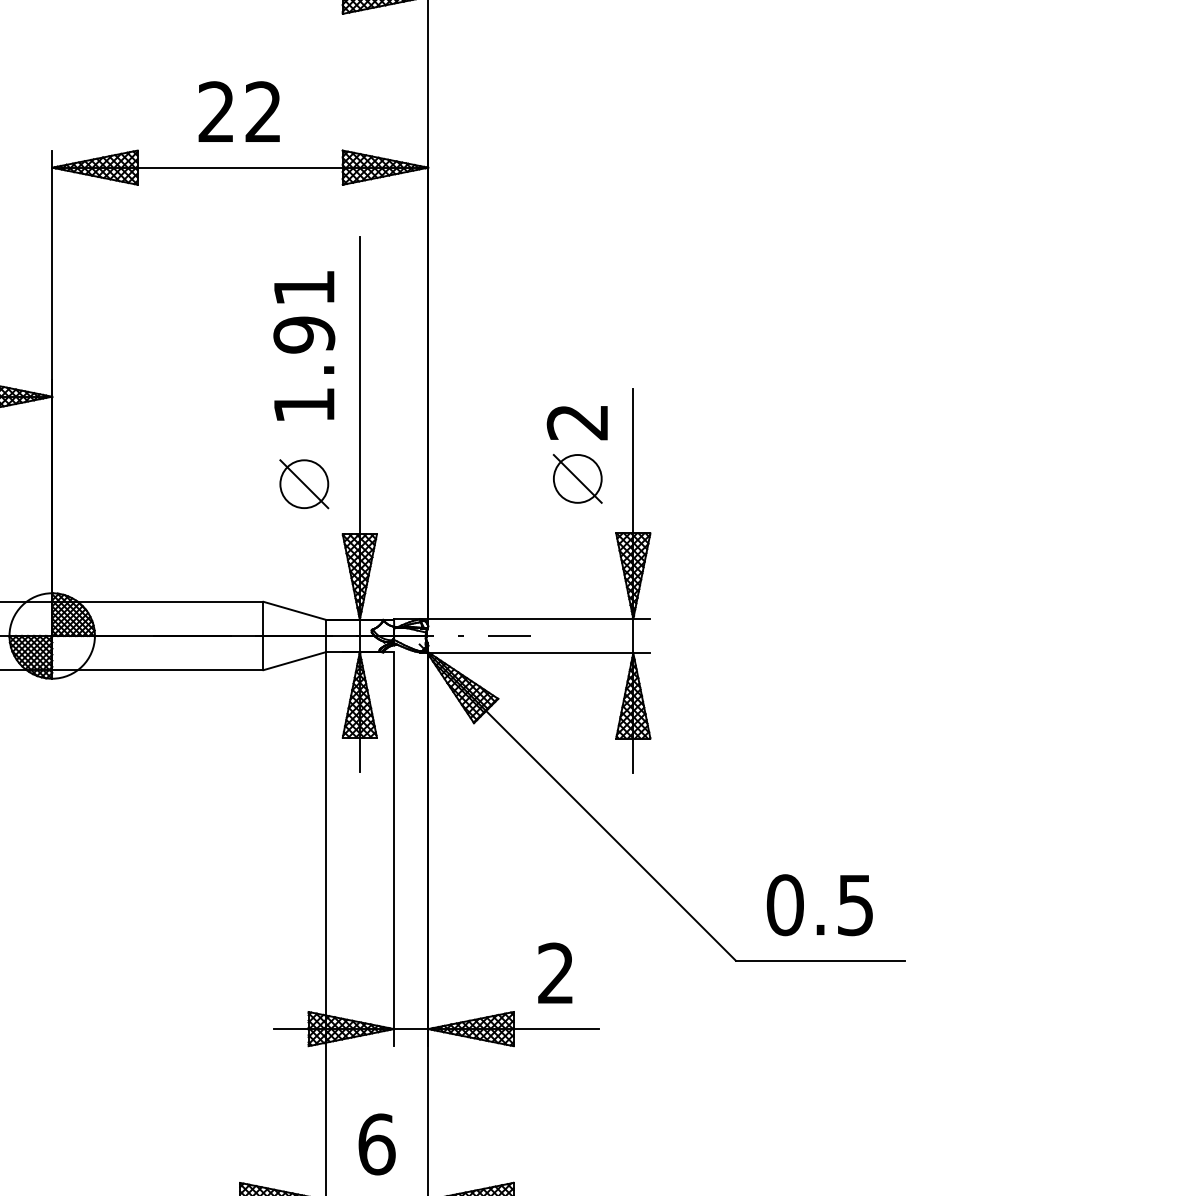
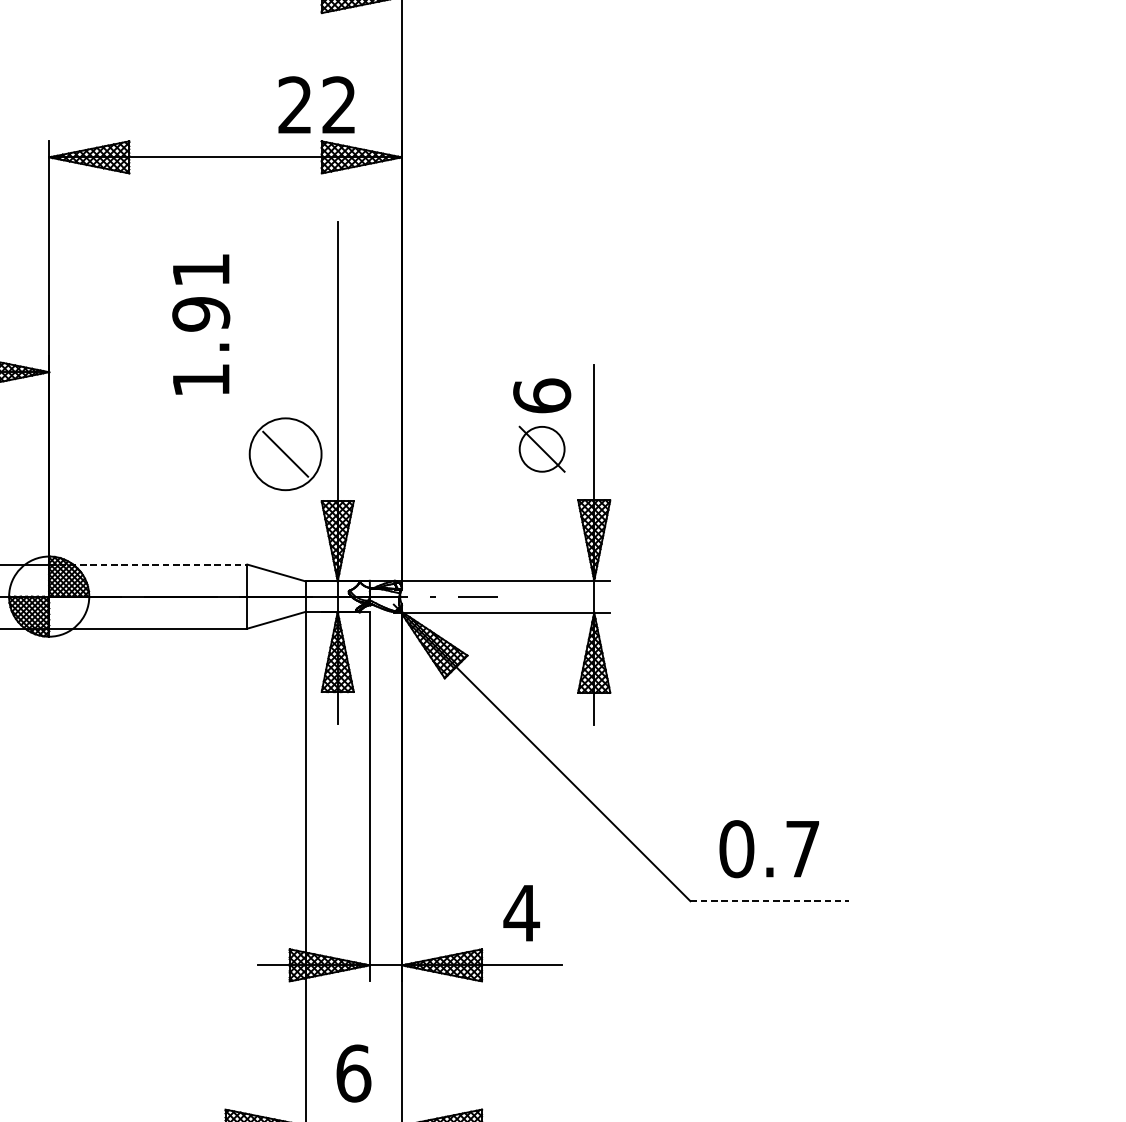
text: (238, 111) -> (315, 104), moved
text: (304, 345) -> (201, 324), moved
text: (577, 421) -> (541, 395), 2 -> 6
circle: (304, 484) -> (285, 454), size x1.6
line: (157, 601) -> (147, 564), solid -> dashed
text: (855, 905) -> (802, 849), 0.5 -> 0.7
line: (820, 960) -> (769, 901), solid -> dashed
text: (555, 972) -> (521, 912), 2 -> 4

